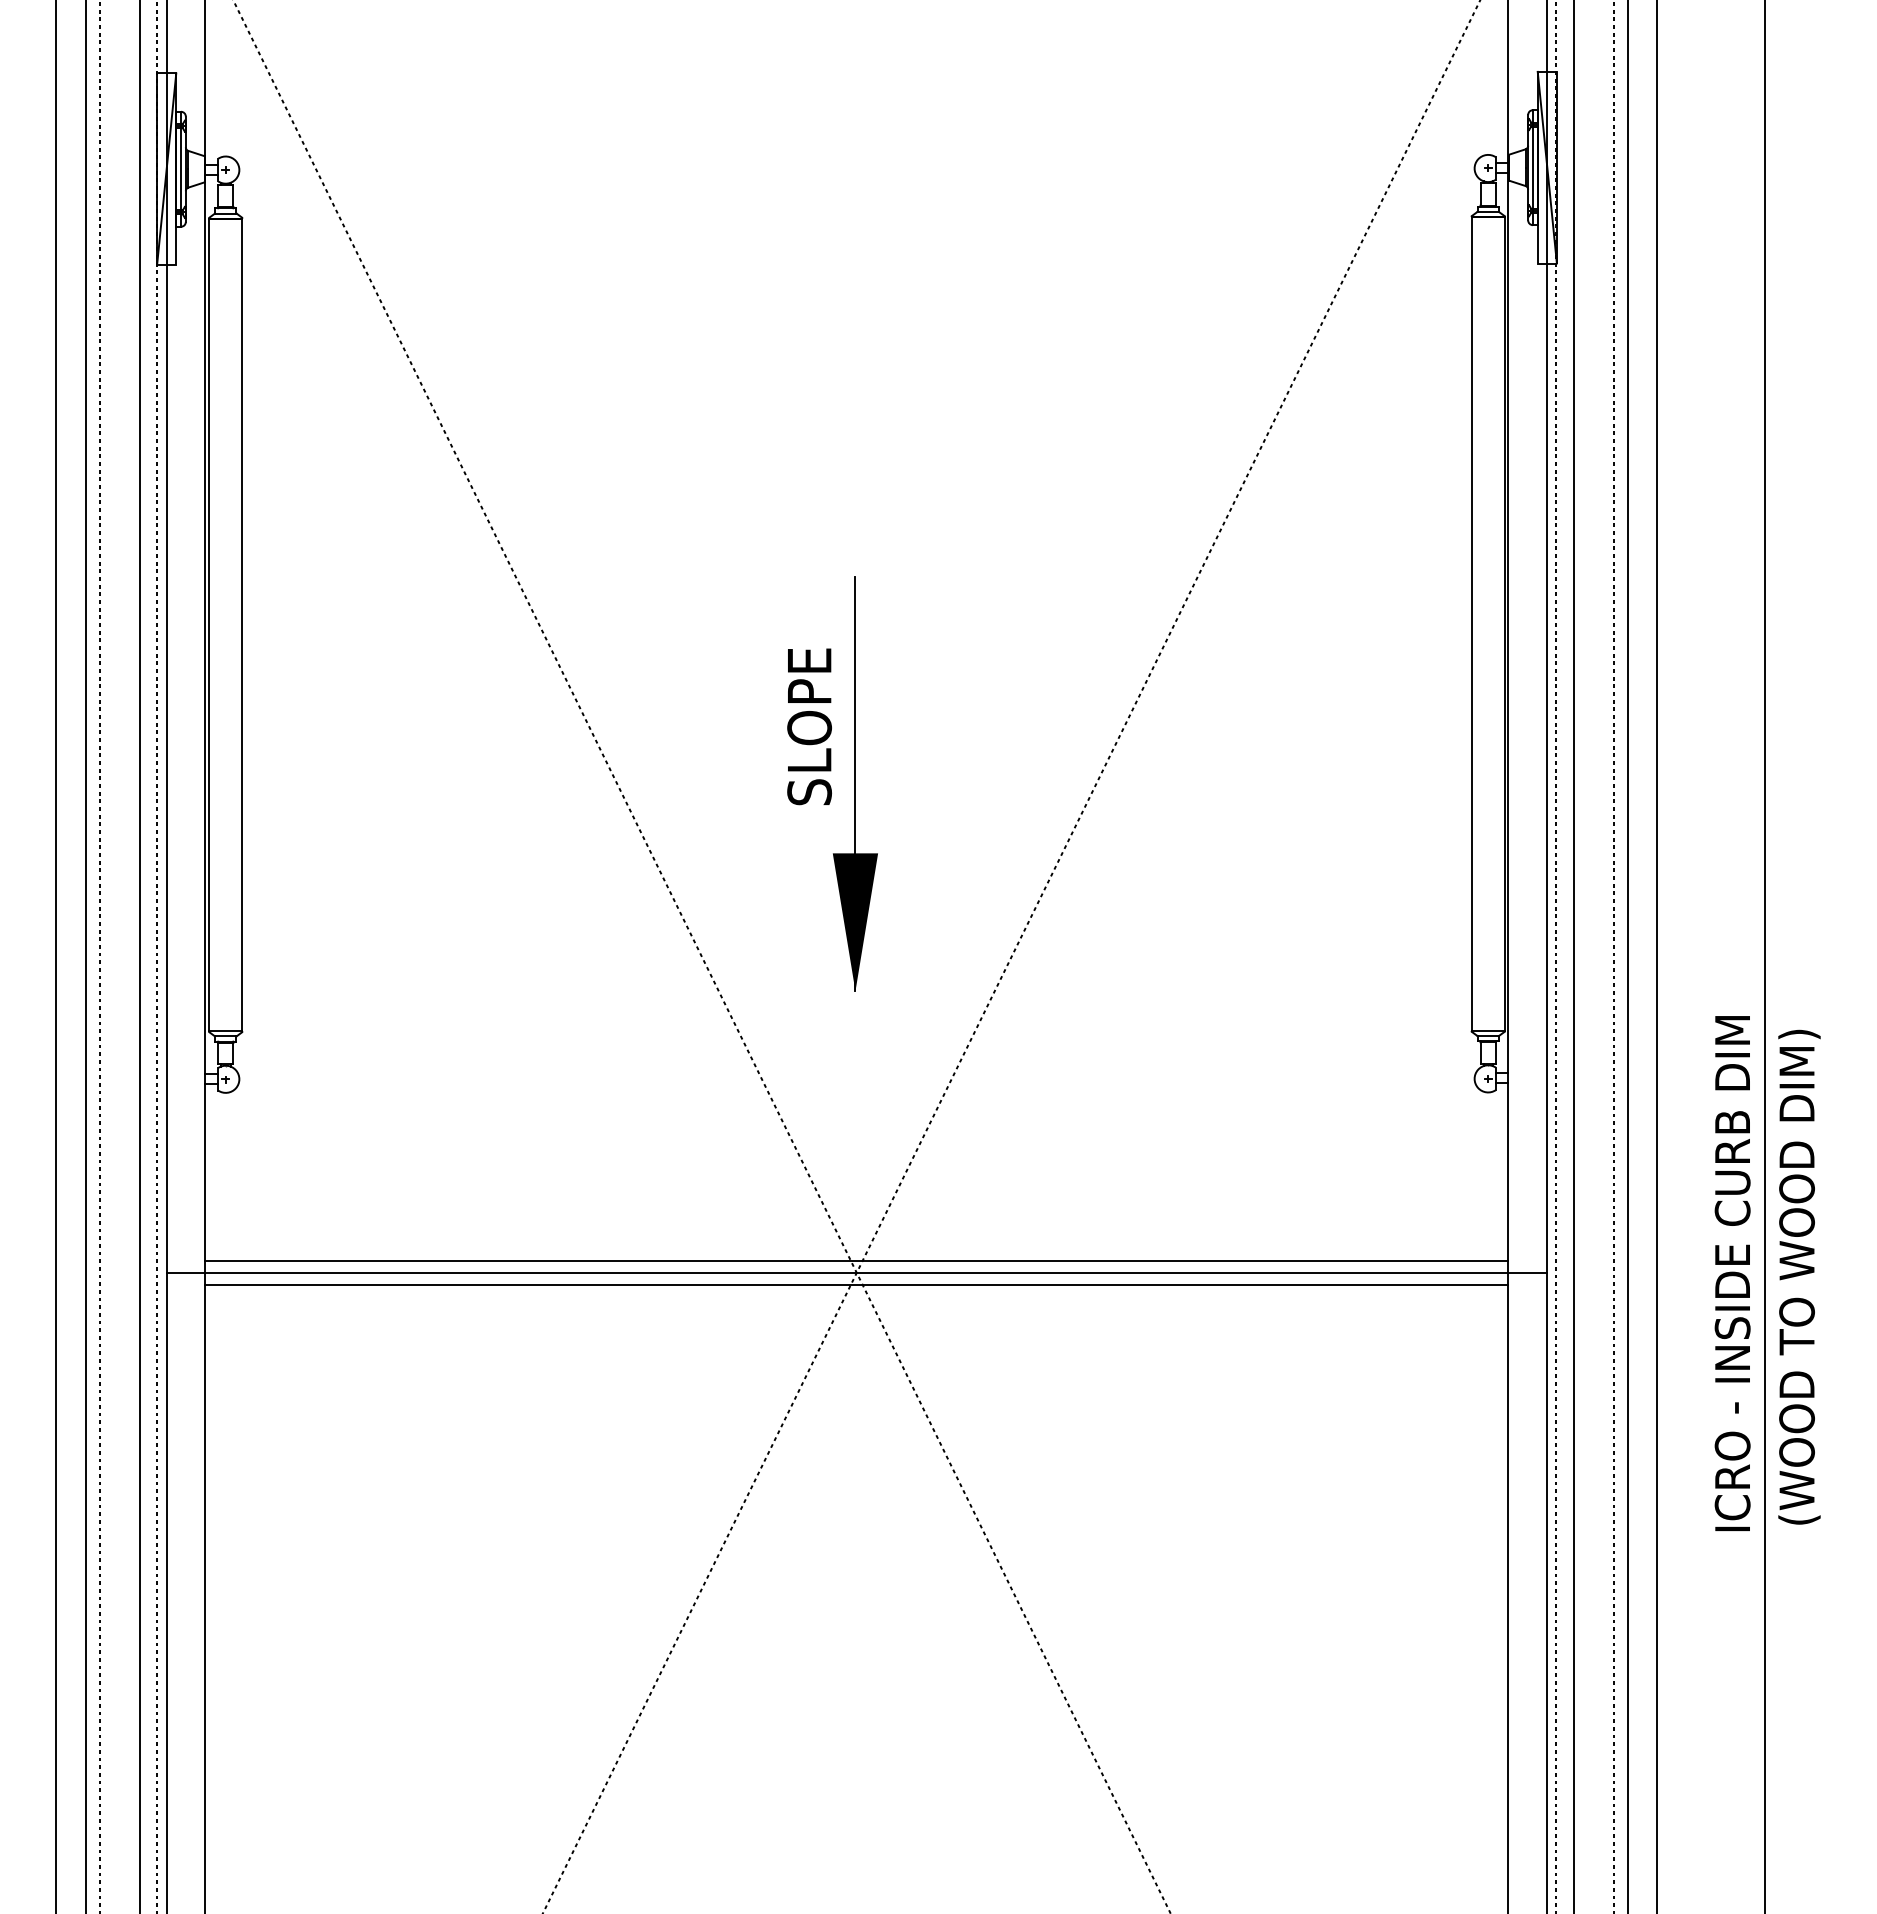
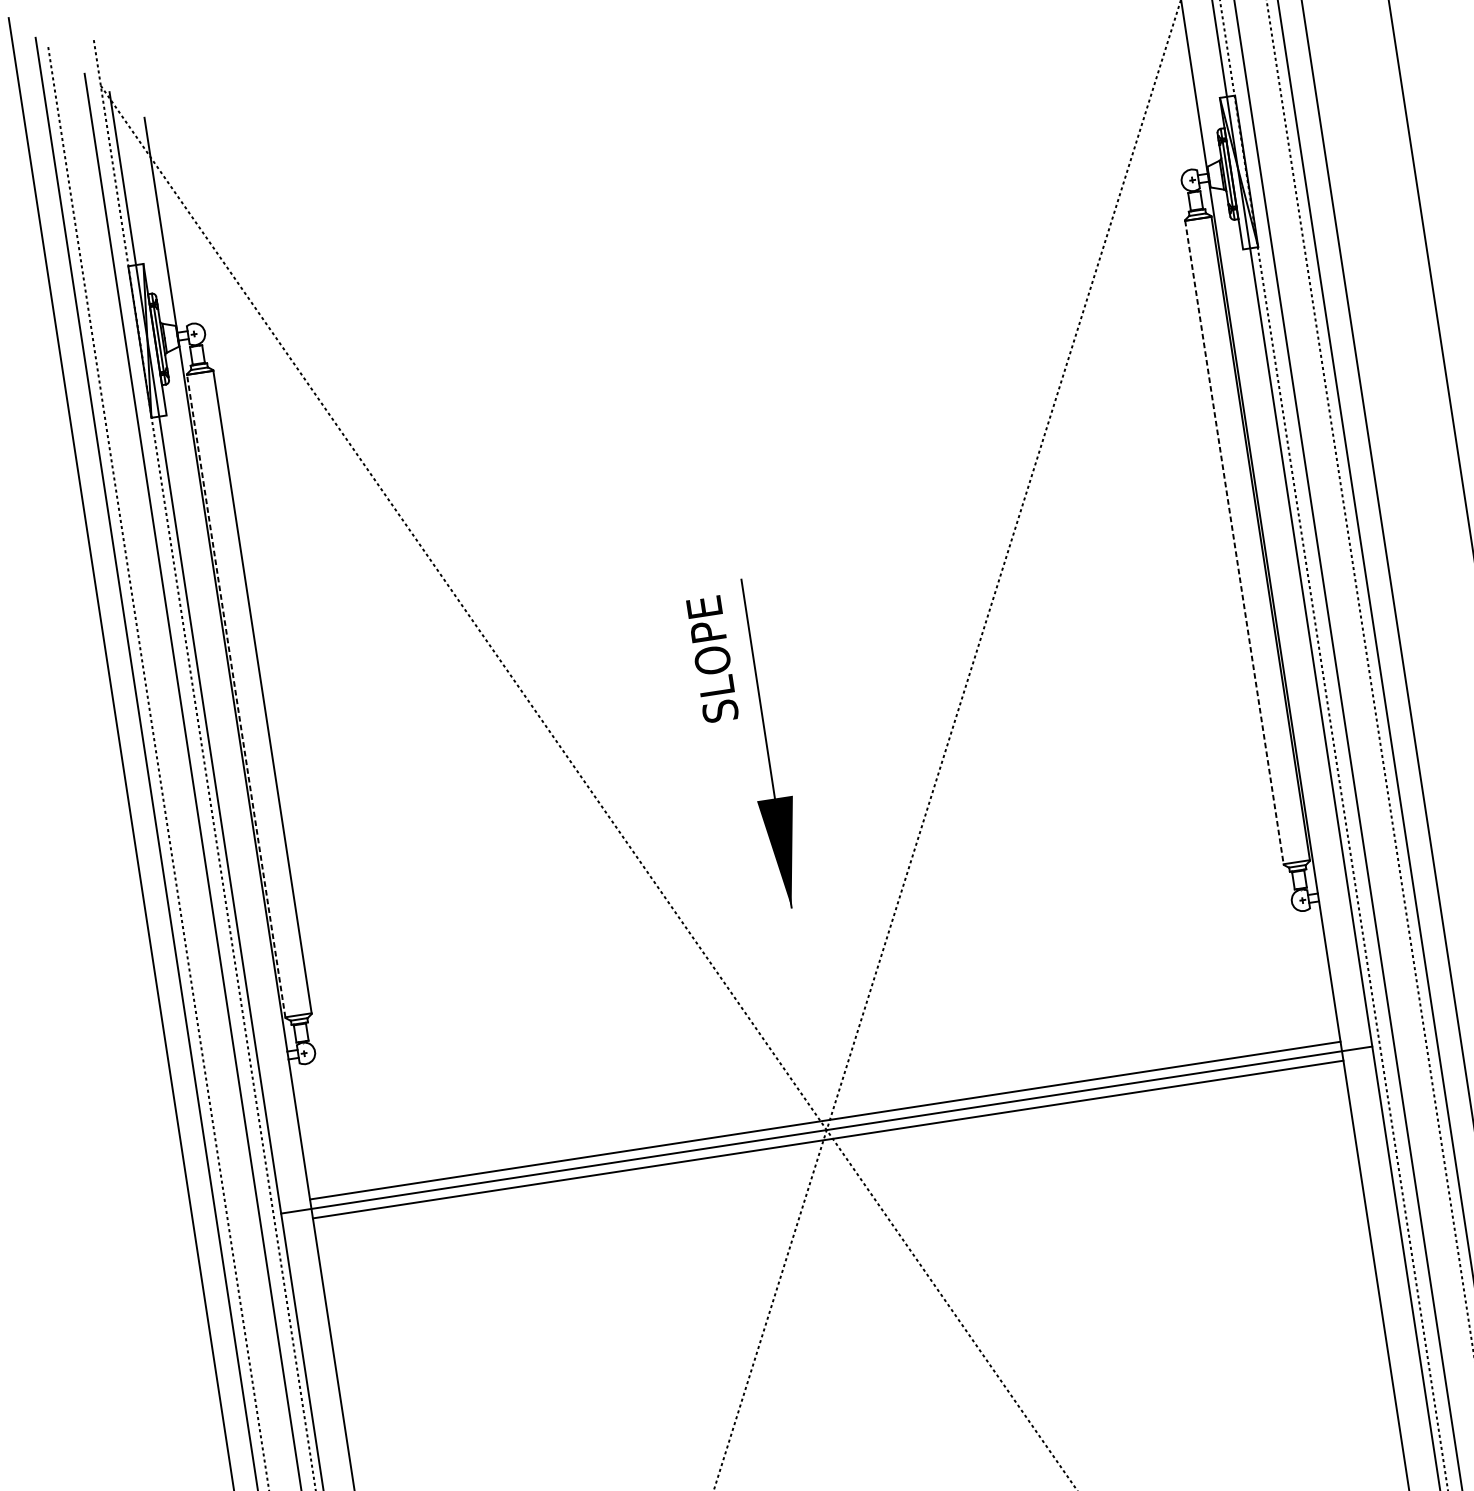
line: (1471, 623) -> (1234, 542), solid -> dashed
line: (209, 624) -> (236, 695), solid -> dashed
text: (809, 726) -> (712, 659), moved

